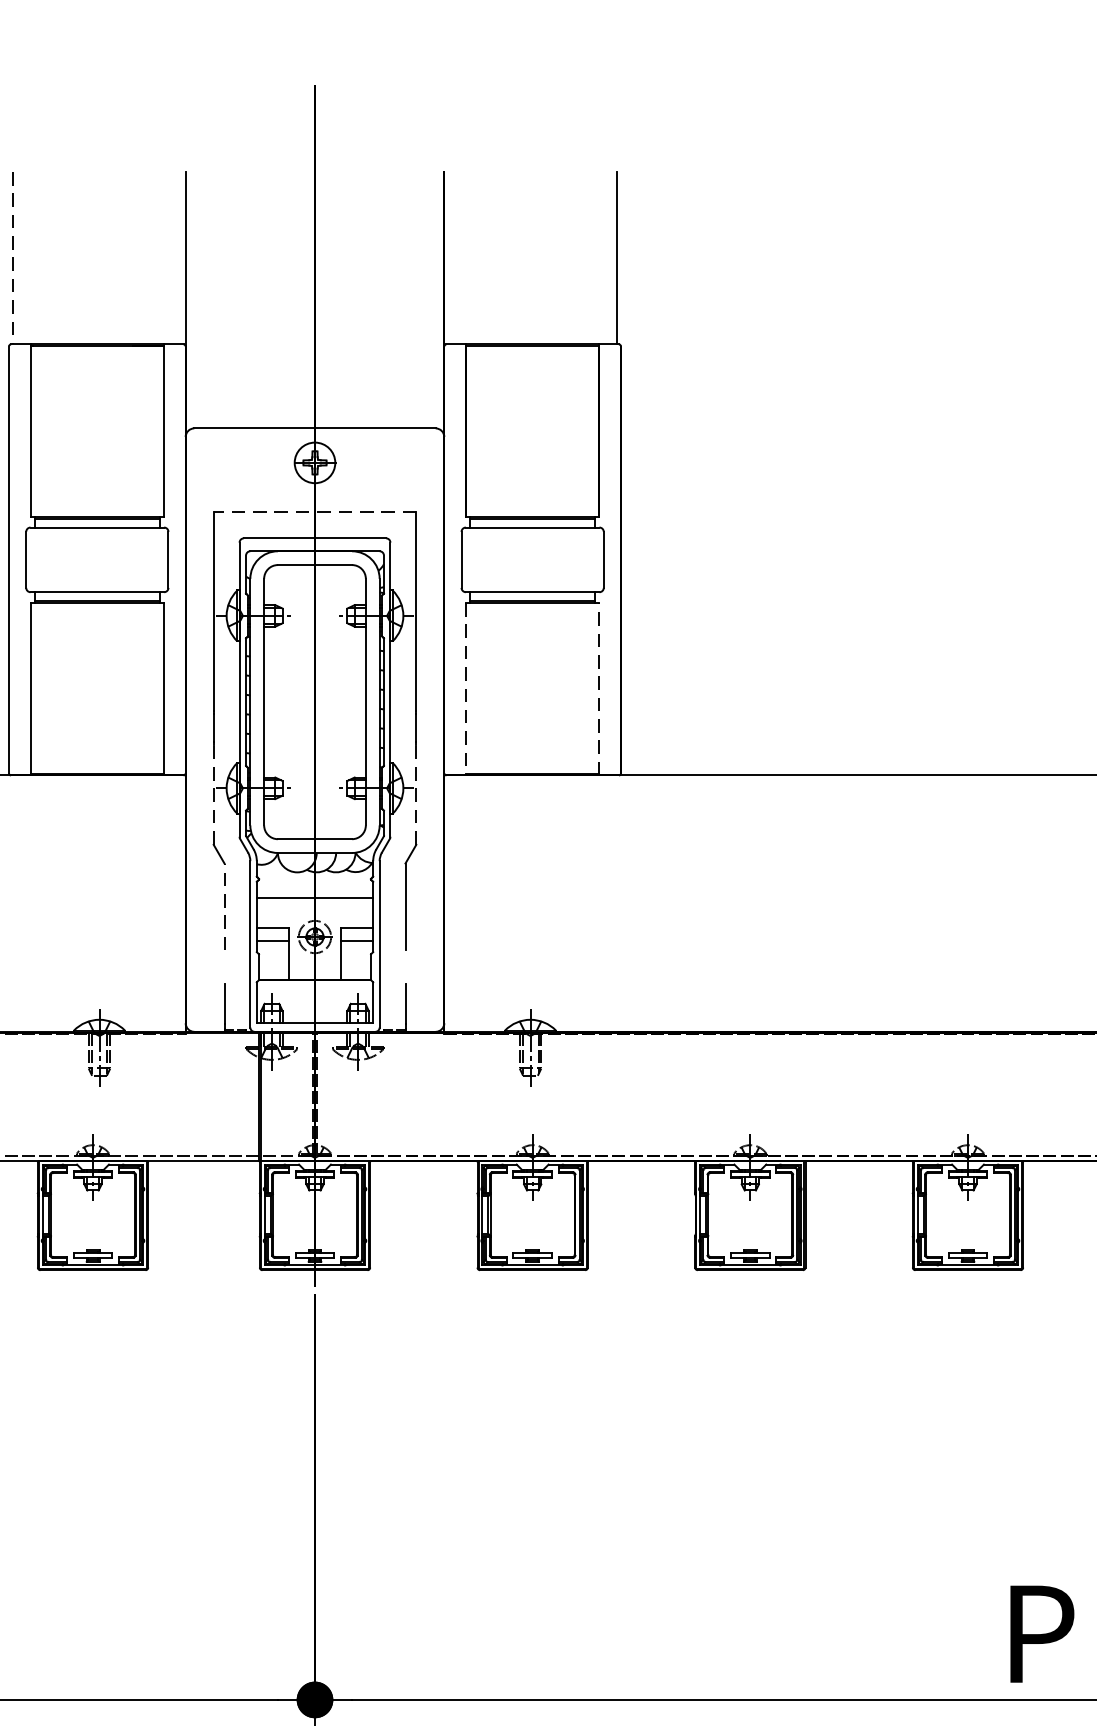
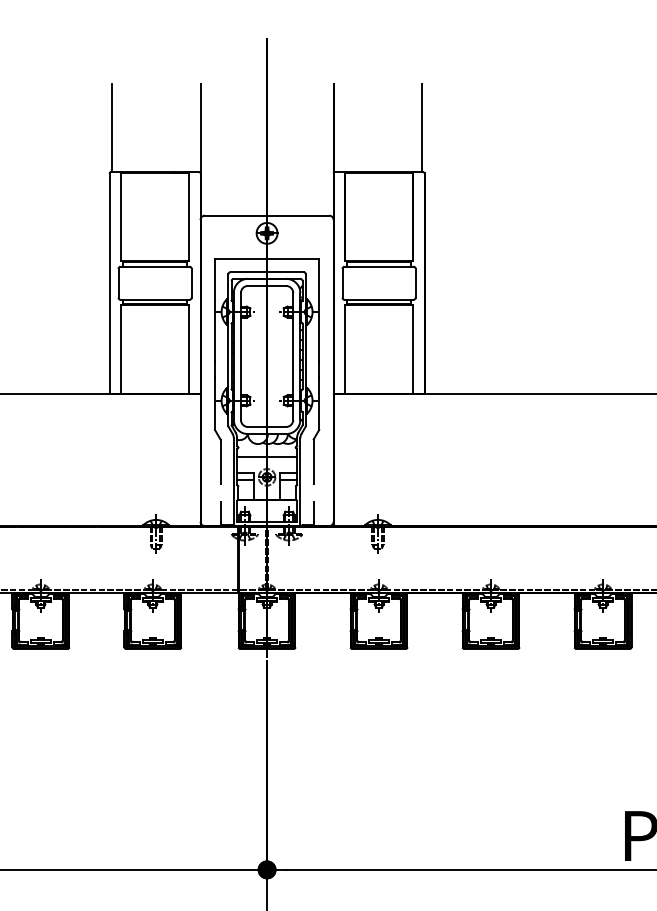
line: (12, 259) -> (111, 128), dashed -> solid
line: (313, 511) -> (266, 258), dashed -> solid
line: (599, 688) -> (413, 349), dashed -> solid
line: (465, 690) -> (344, 350), dashed -> solid
line: (212, 795) -> (214, 404), dashed -> solid
line: (416, 795) -> (319, 404), dashed -> solid
line: (224, 906) -> (220, 461), dashed -> solid

